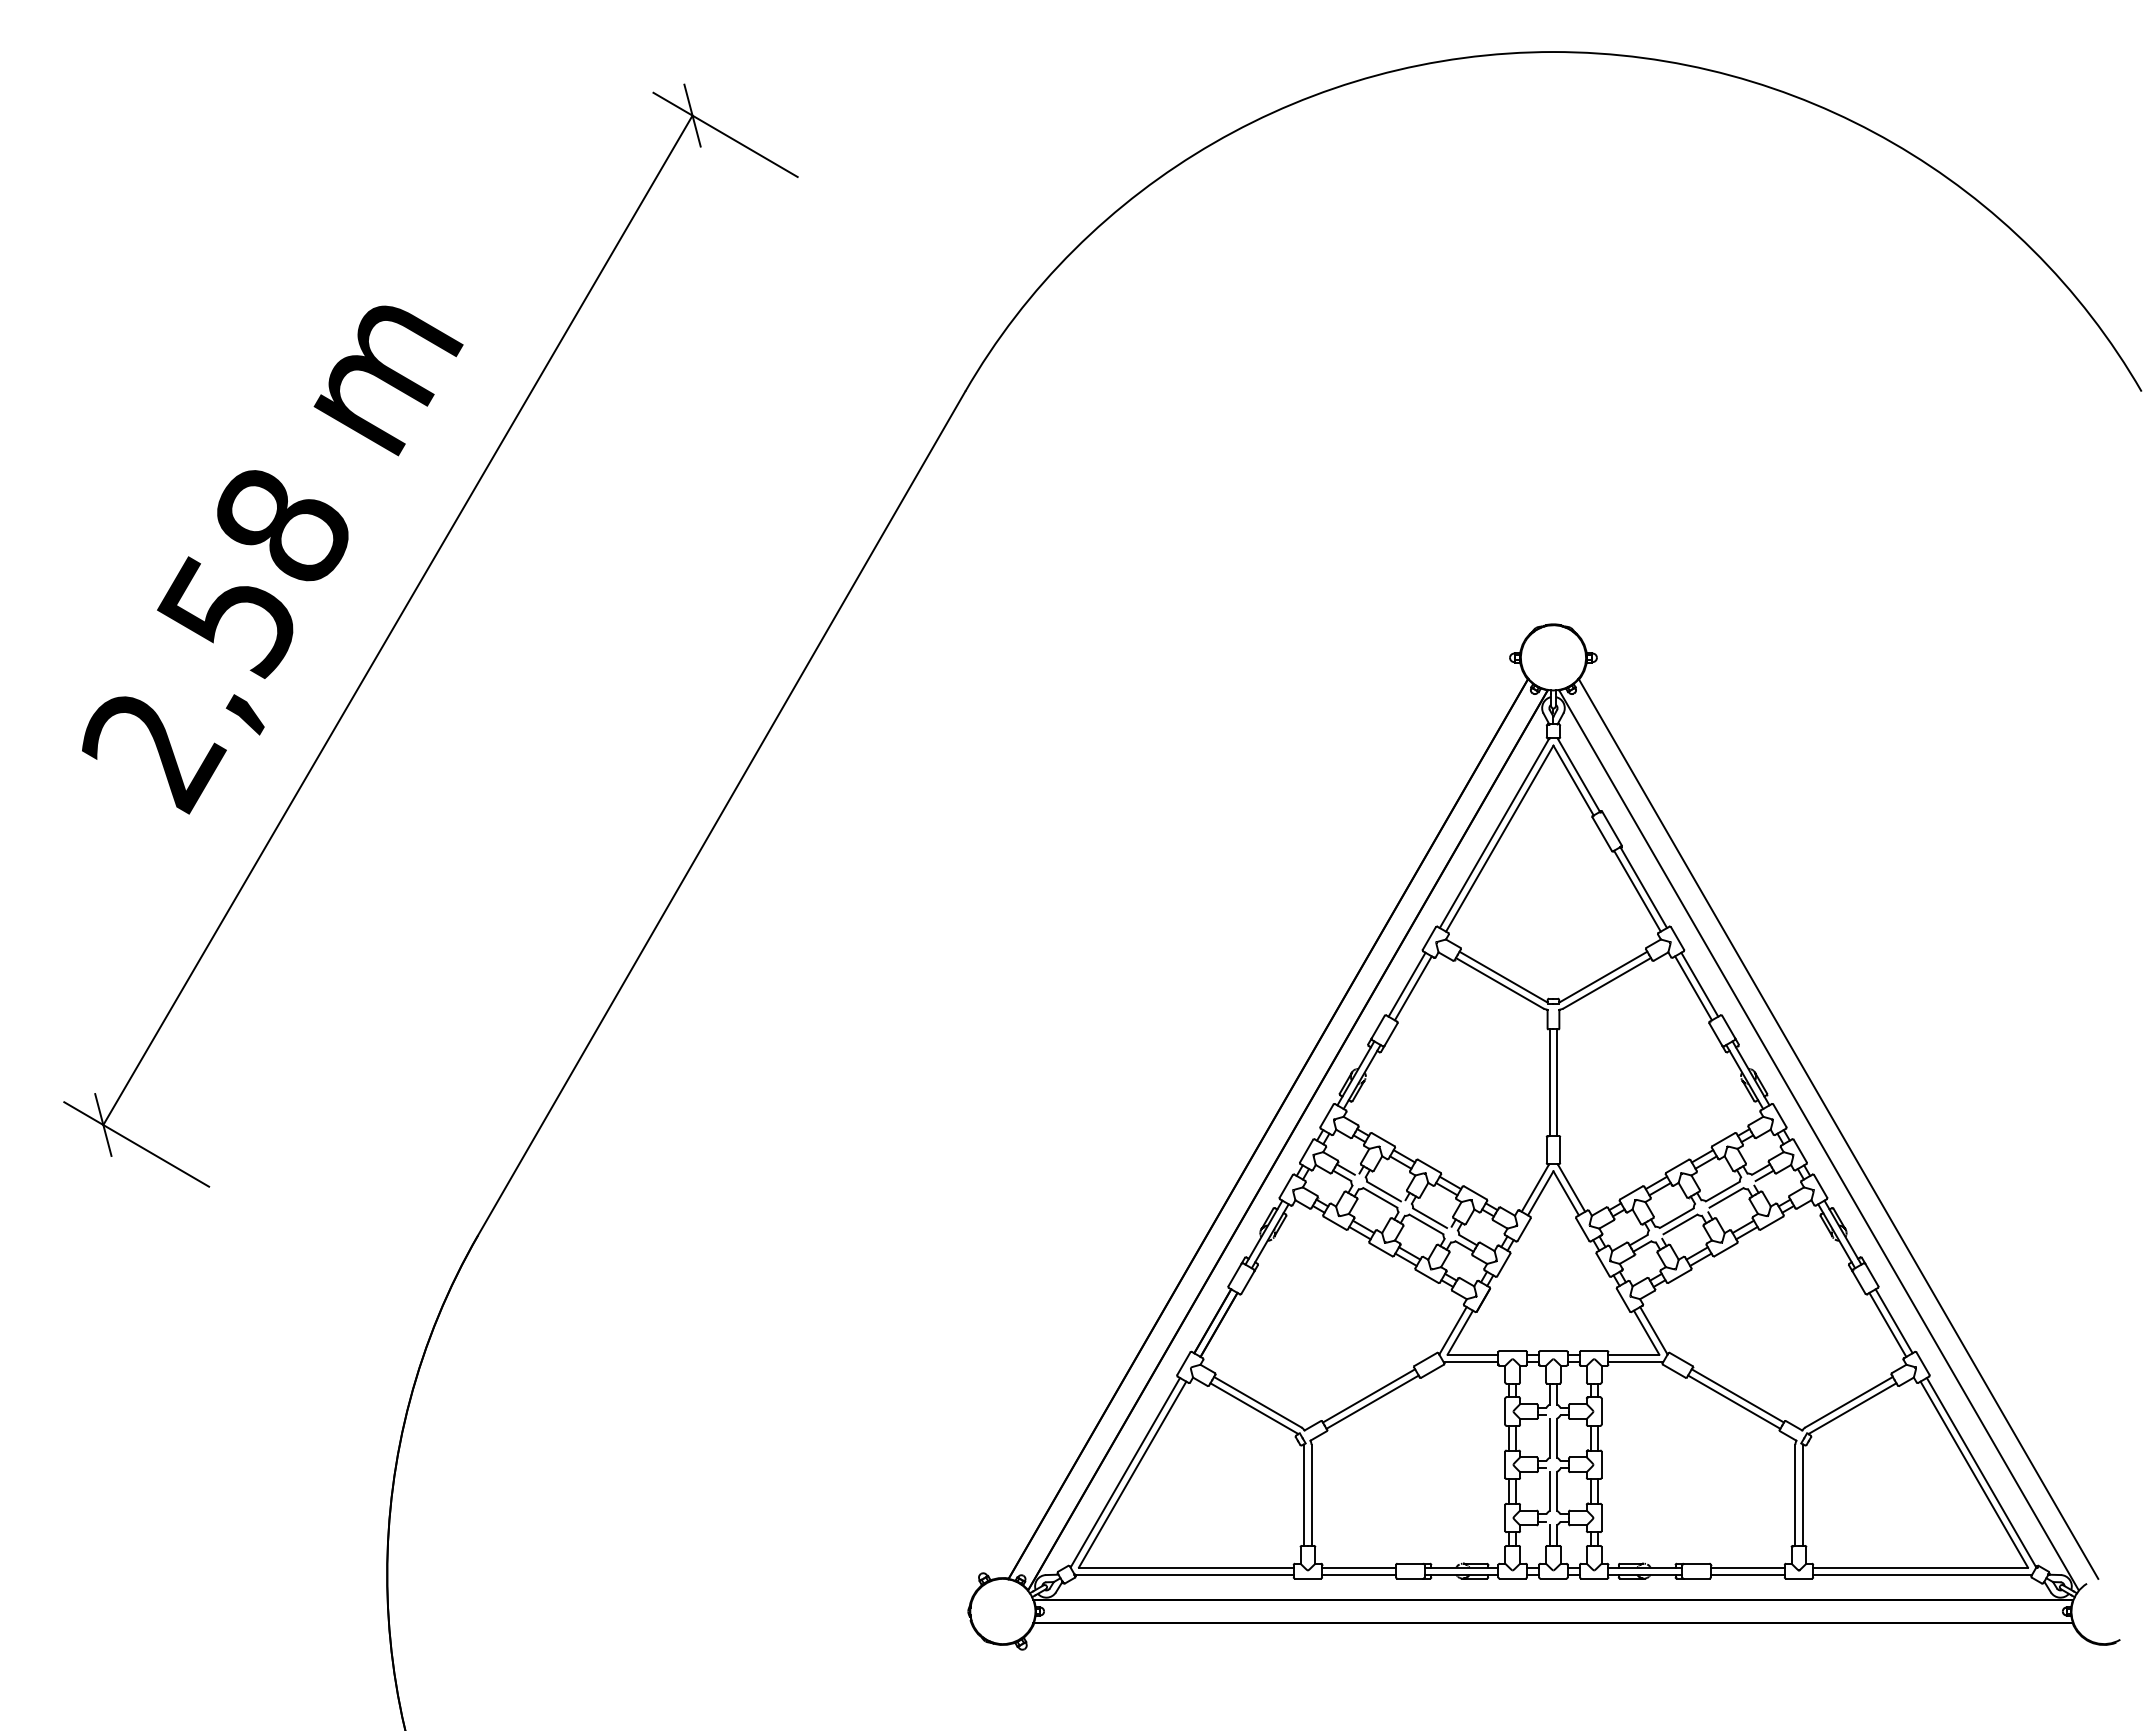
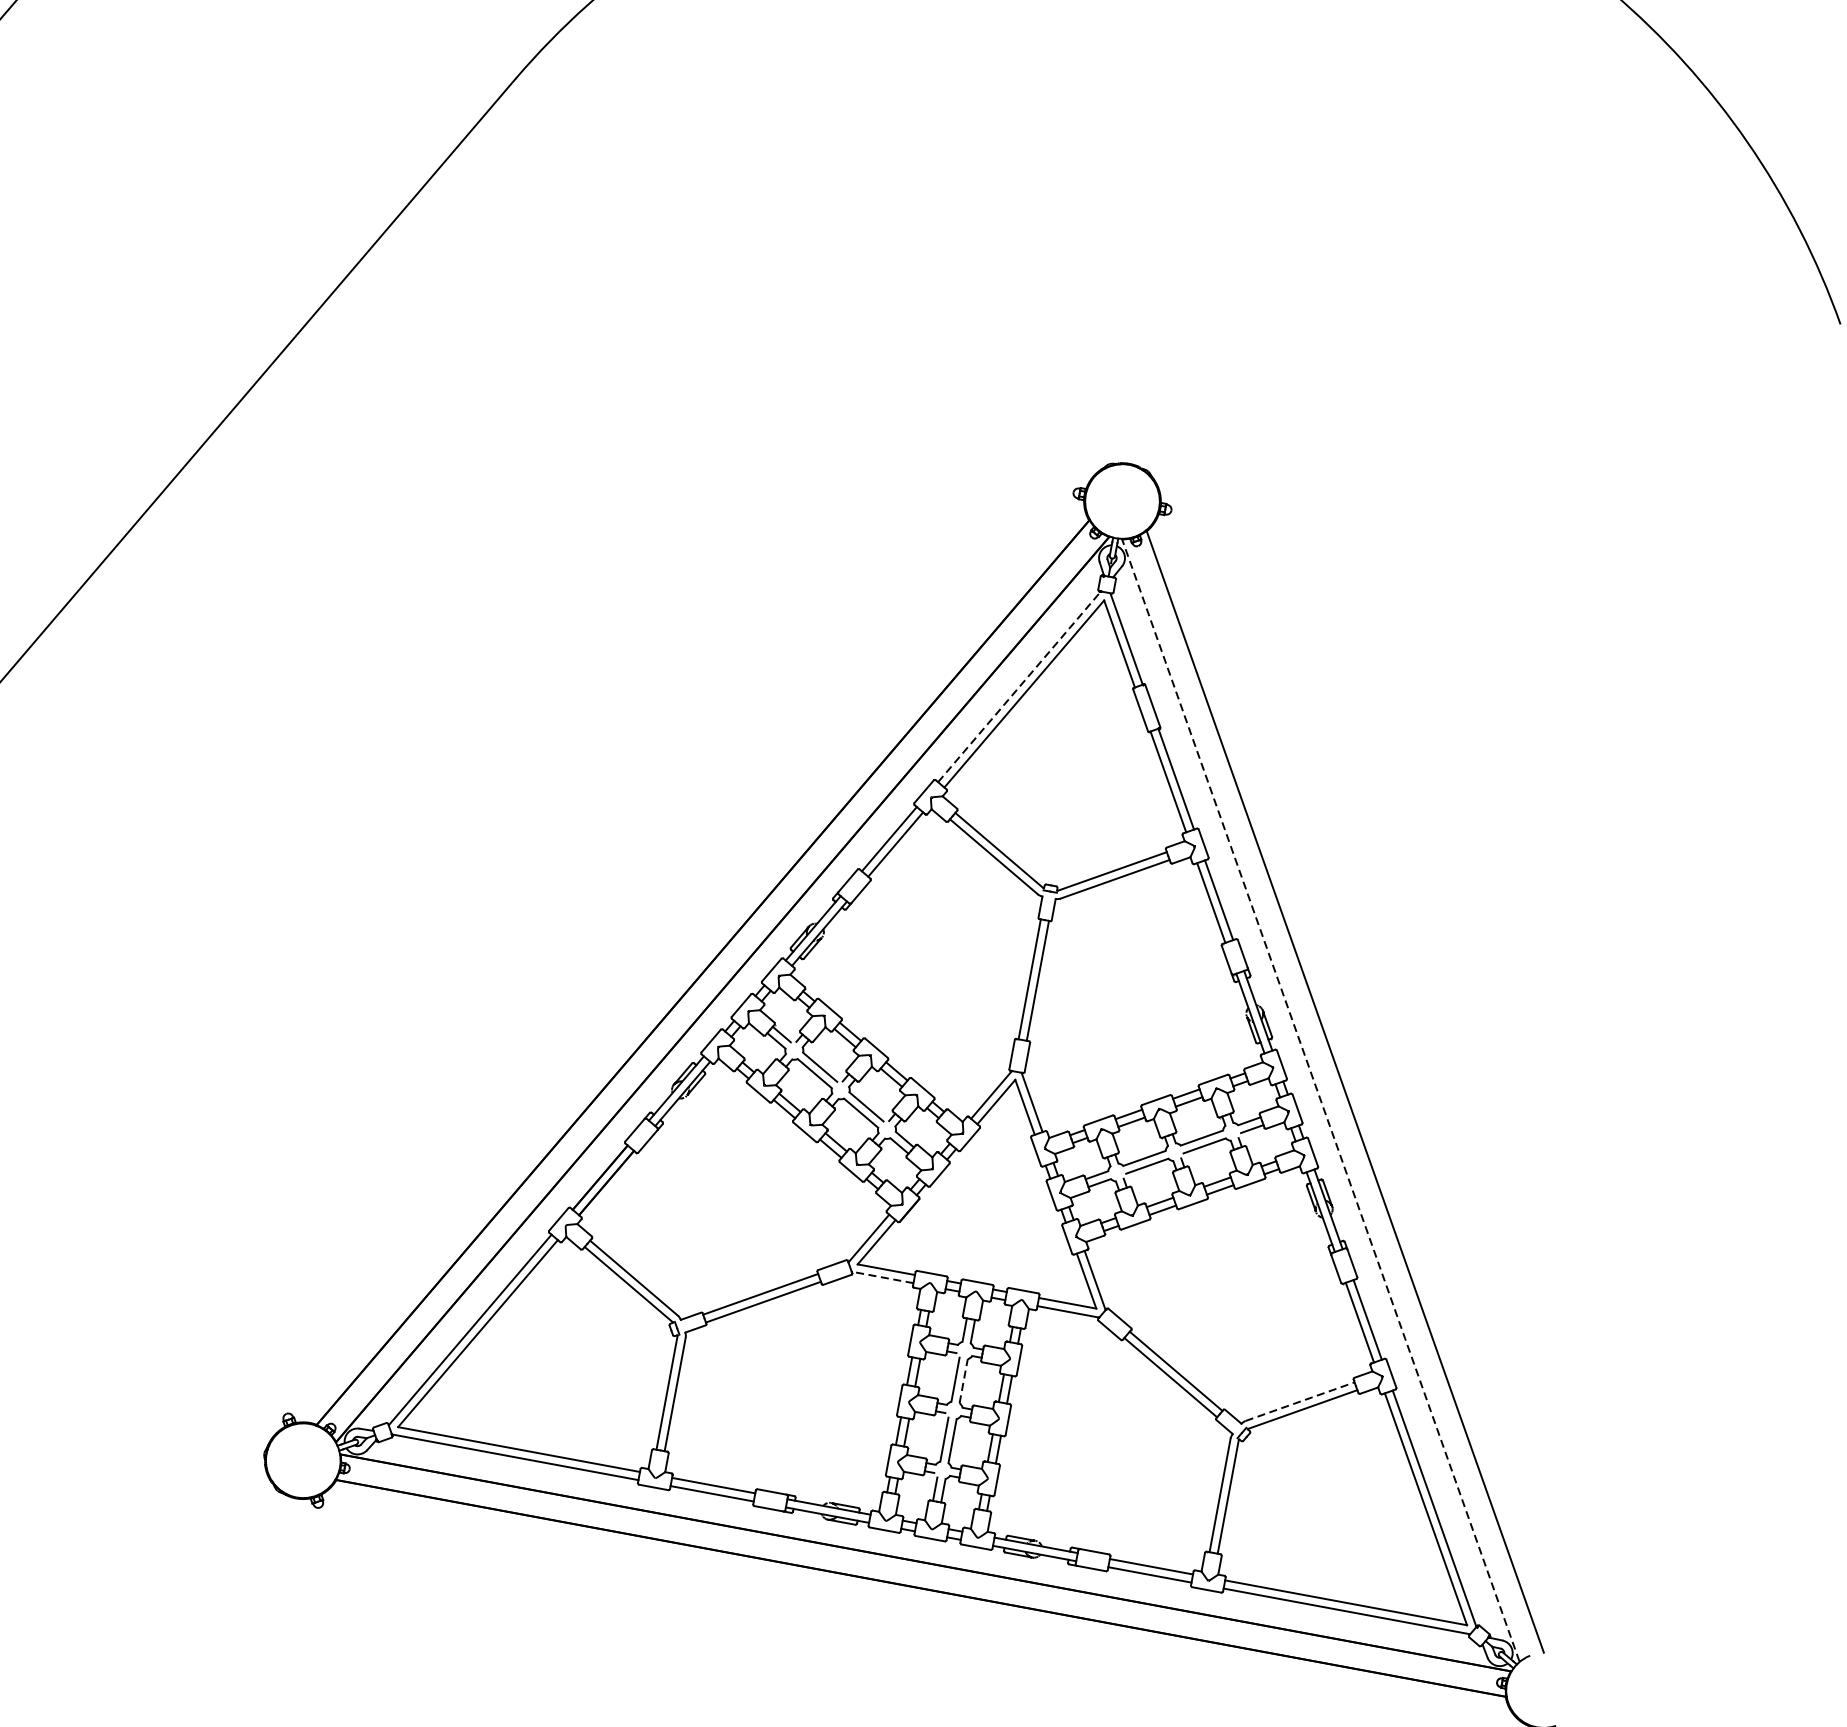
line: (1494, 832) -> (1019, 685), solid -> dashed
line: (1818, 1140) -> (1320, 1100), solid -> dashed
line: (1470, 1362) -> (881, 1277), solid -> dashed
line: (1849, 1401) -> (1300, 1400), solid -> dashed
line: (1557, 1438) -> (964, 1381), solid -> dashed

